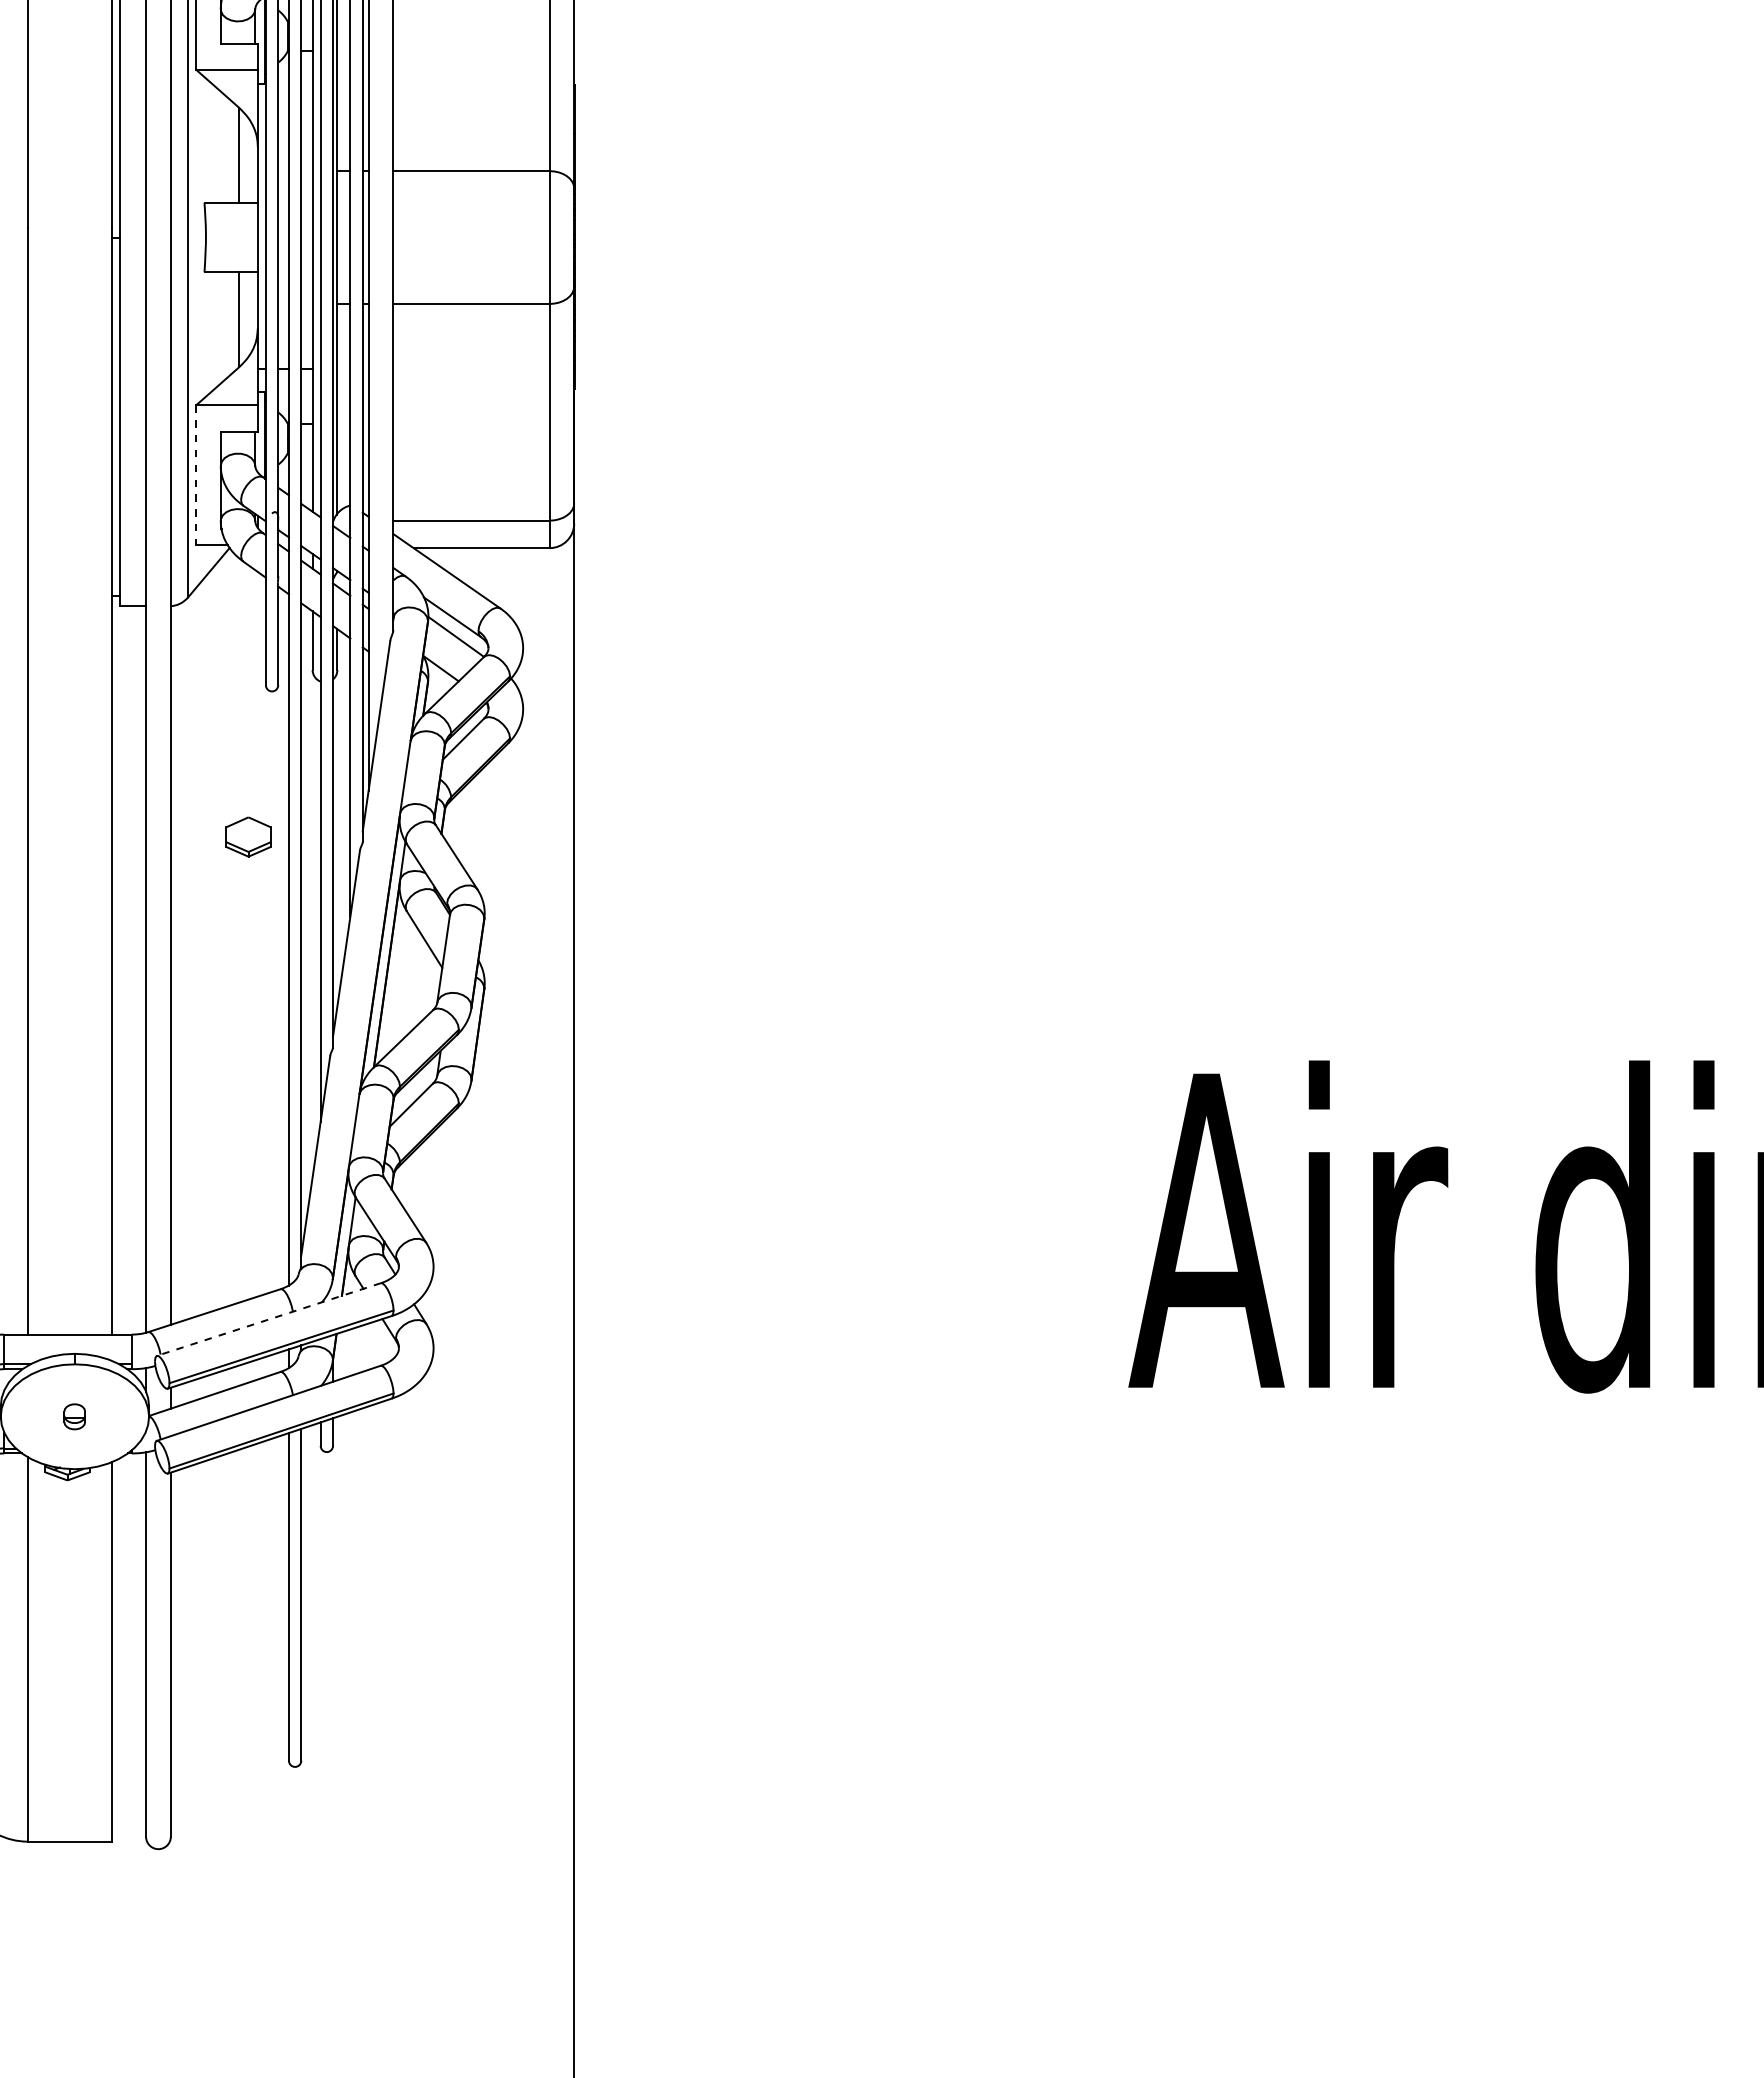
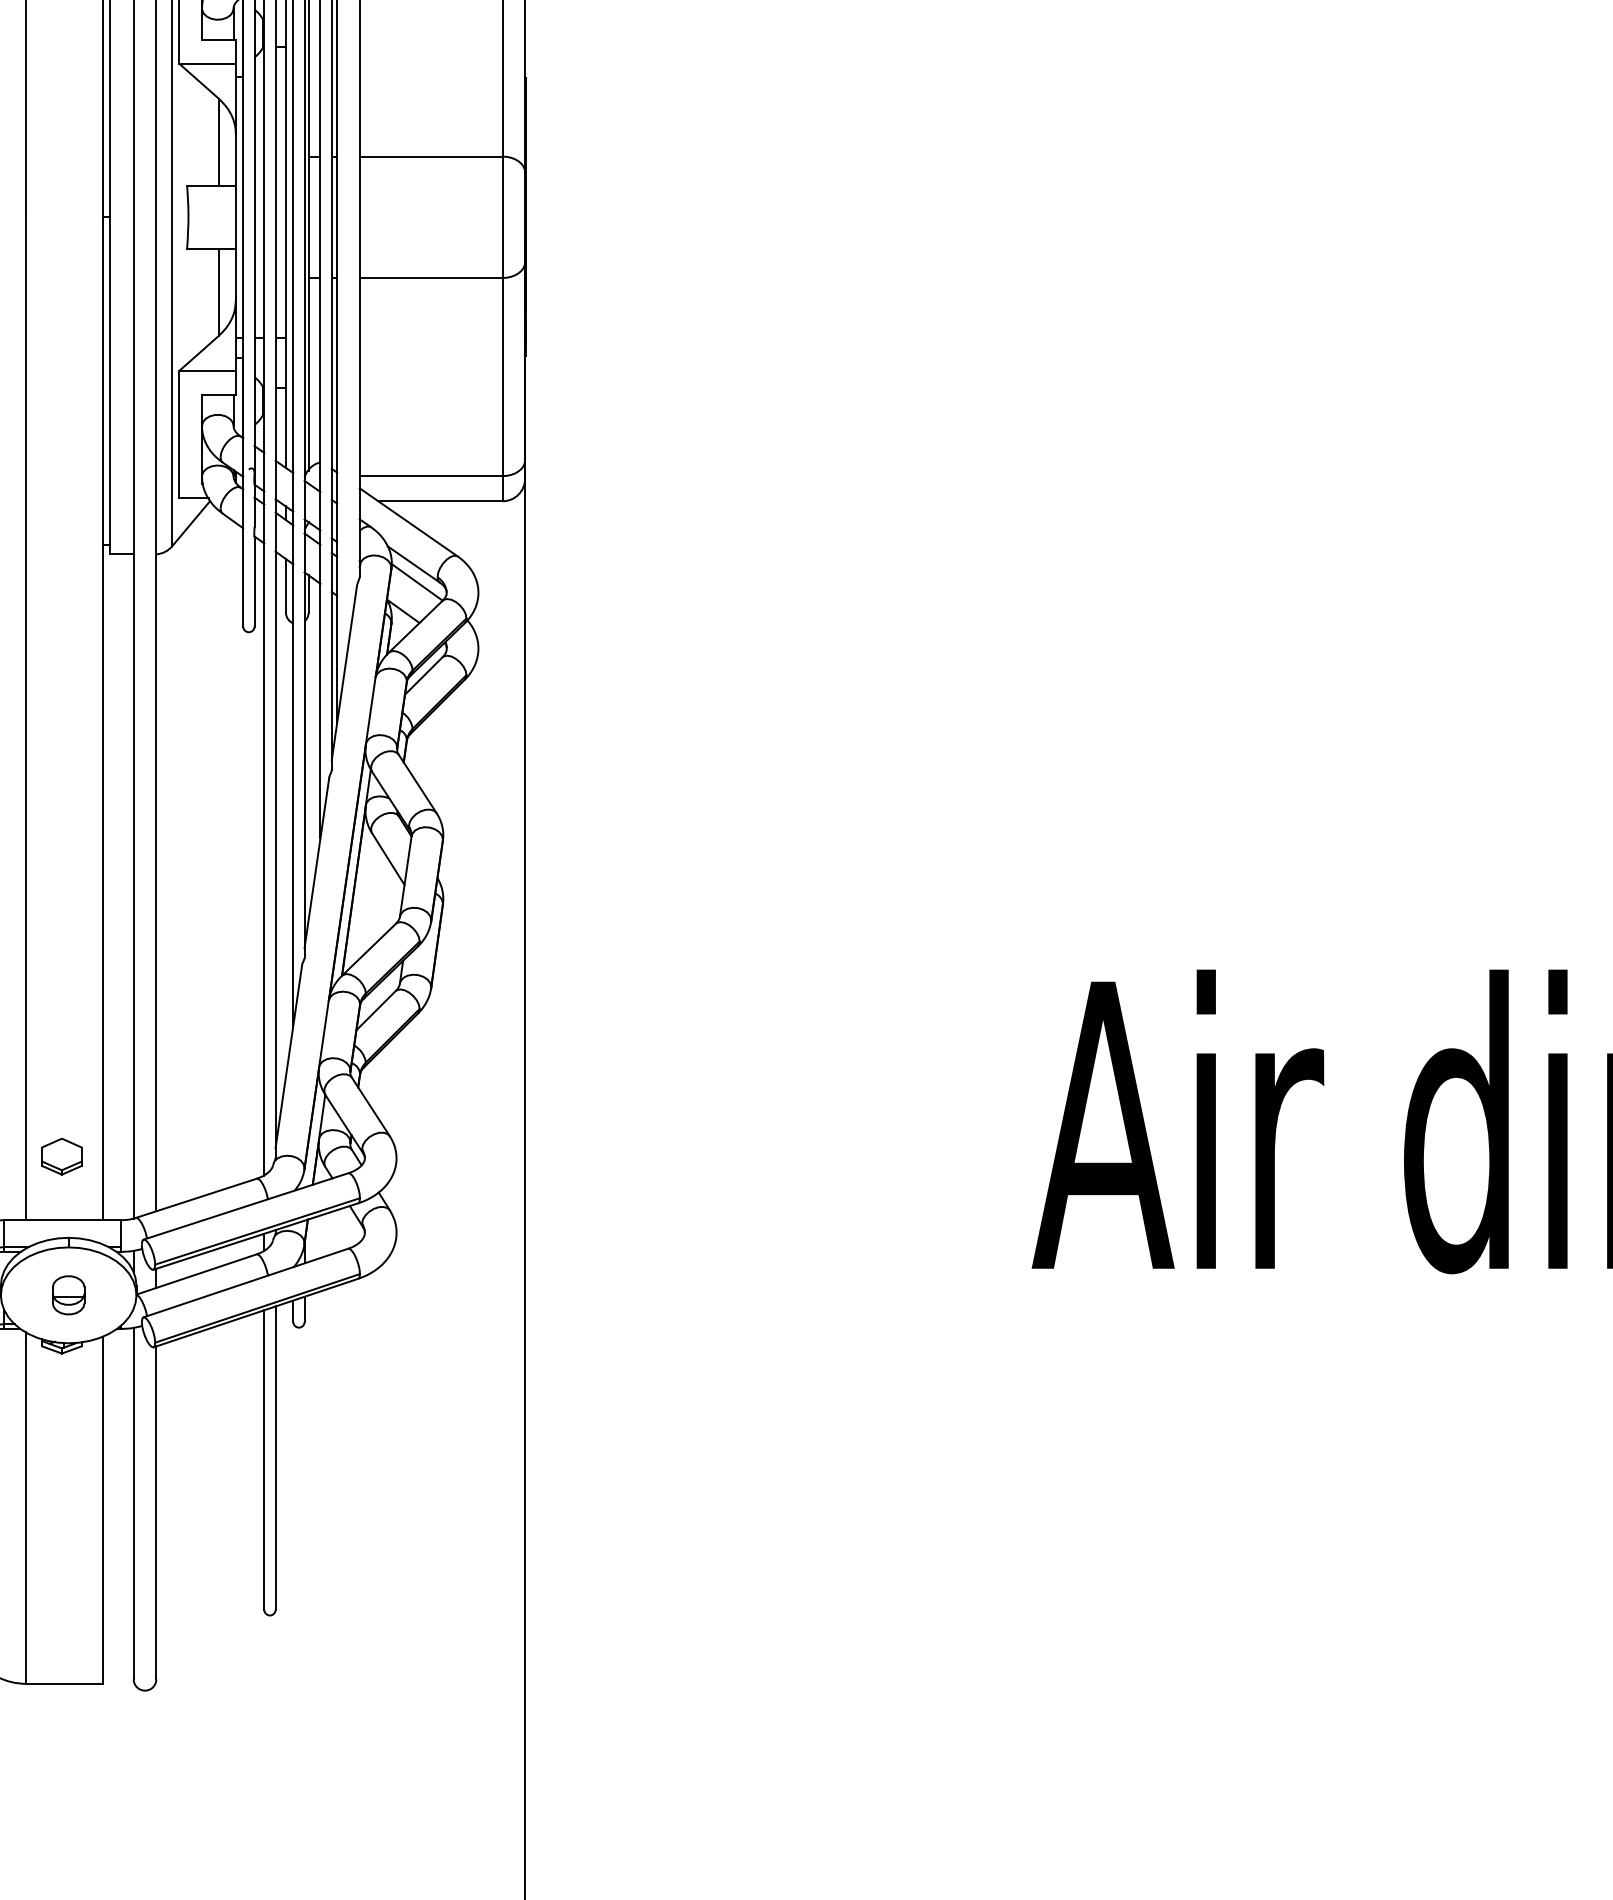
line: (196, 475) -> (179, 434), dashed -> solid
part: (248, 836) -> (61, 1156), moved
line: (268, 1319) -> (245, 1206), dashed -> solid
part: (74, 1416) -> (68, 1295), size x1.67

